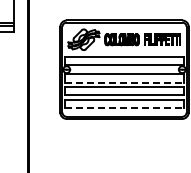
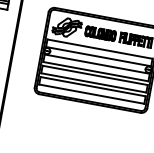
line: (124, 82) -> (95, 71), dashed -> solid
line: (124, 108) -> (91, 94), dashed -> solid

